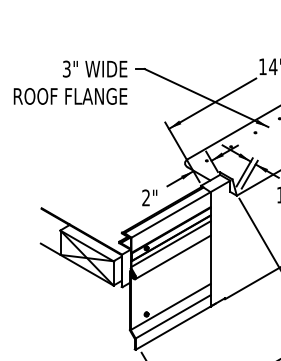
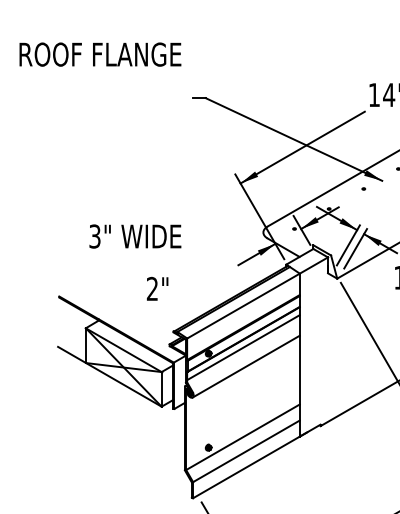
text: (95, 68) -> (135, 235), moved
text: (70, 96) -> (100, 54), moved
text: (149, 197) -> (157, 288), moved

